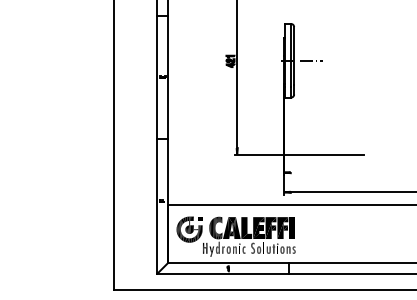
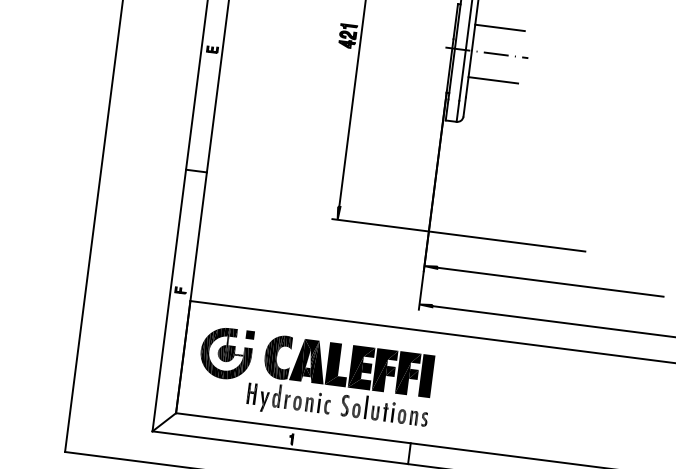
line: (306, 47) -> (499, 28), added
line: (306, 74) -> (492, 80), added
line: (348, 172) -> (549, 281), added

